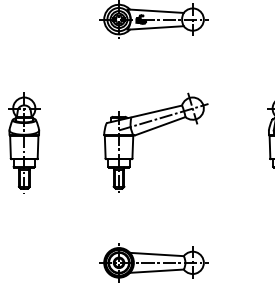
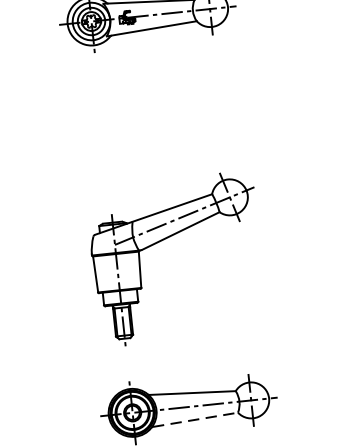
part: (149, 131) -> (164, 241), moved
line: (157, 271) -> (195, 420), solid -> dashed

